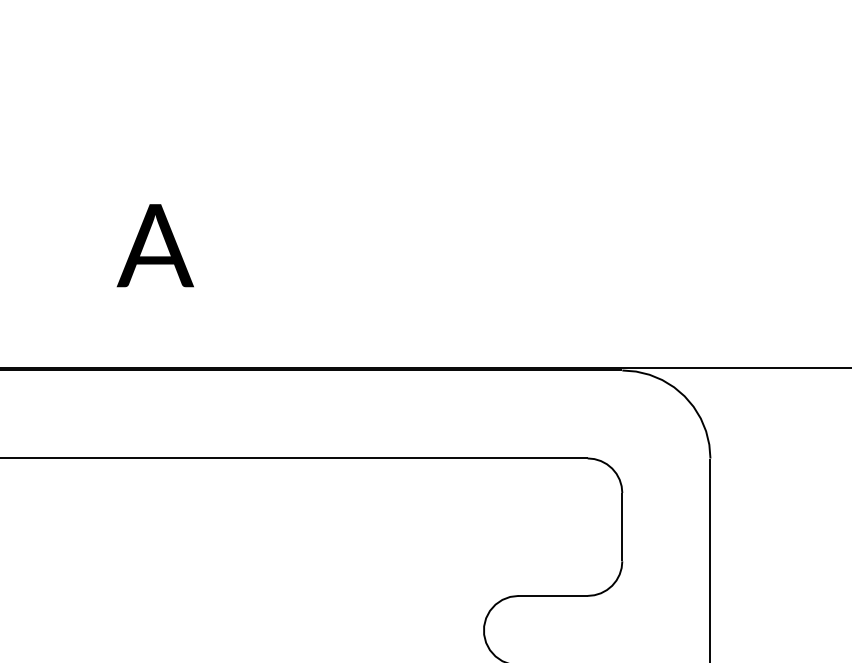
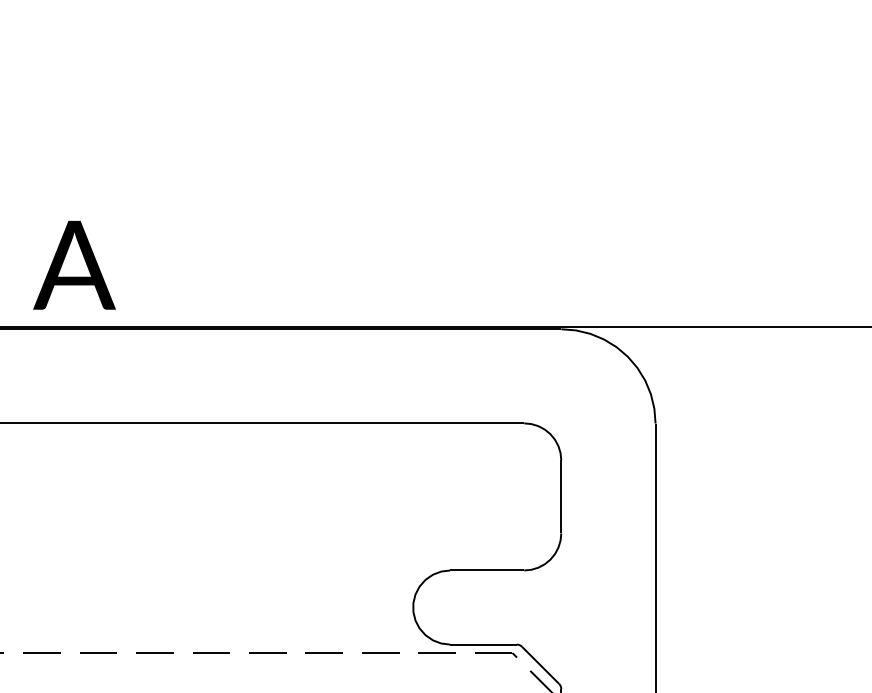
text: (154, 245) -> (73, 265), moved

